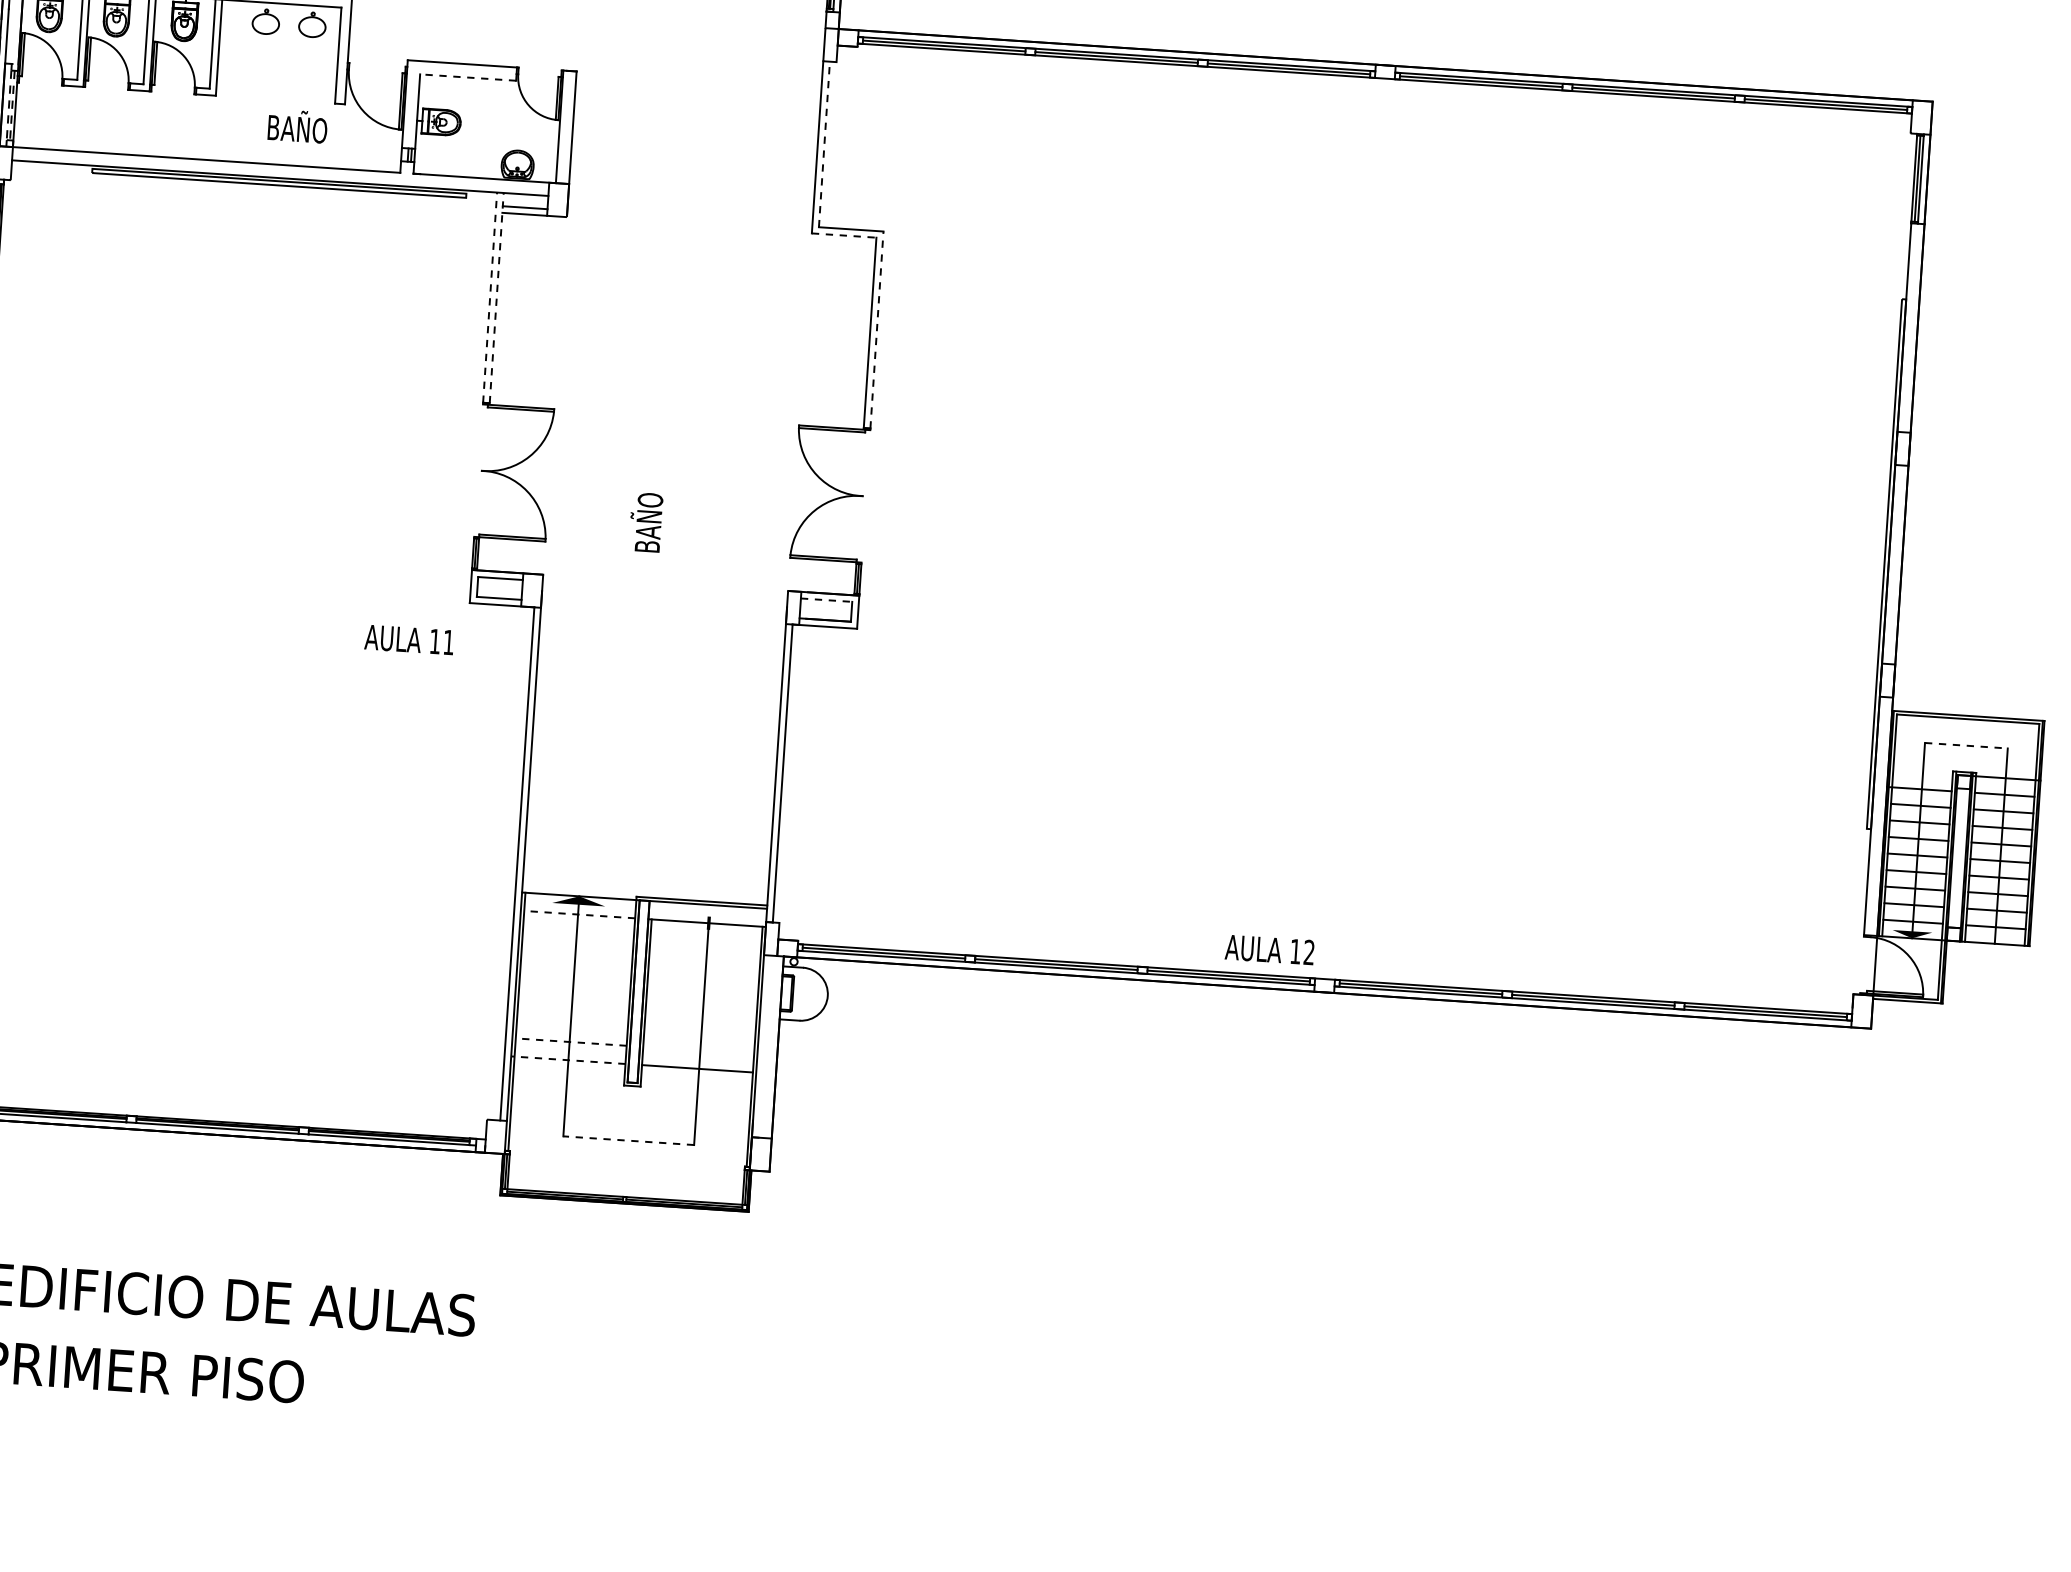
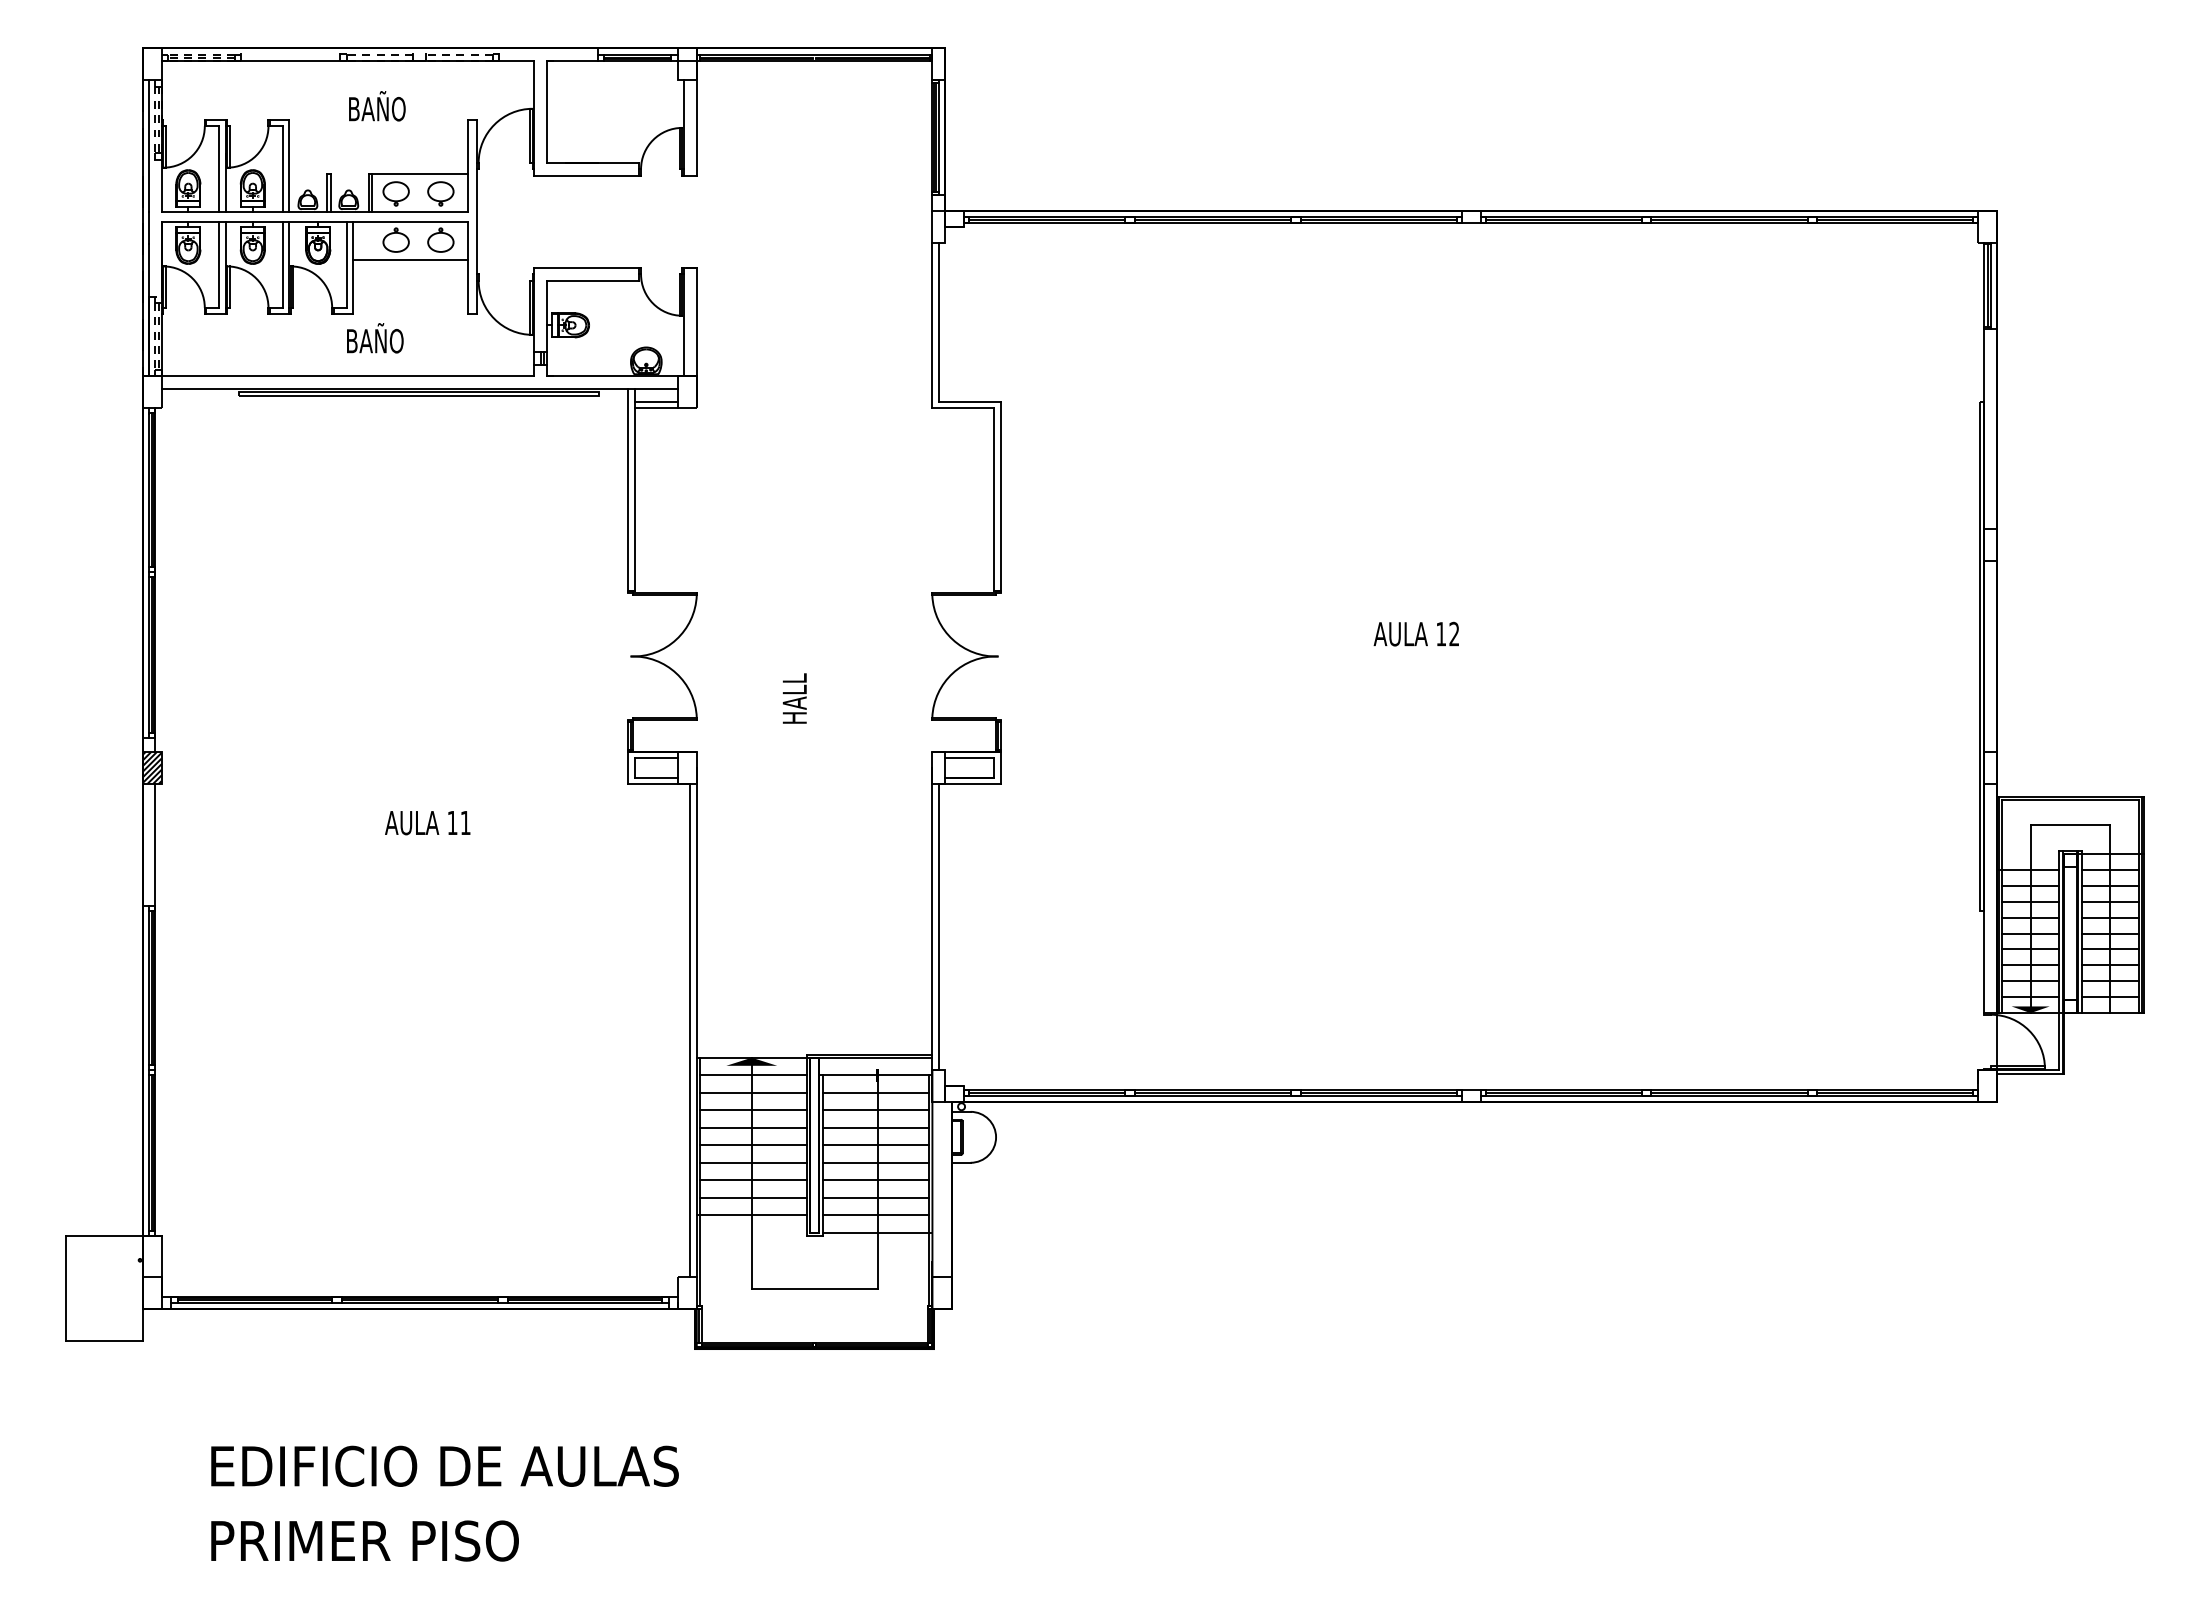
line: (278, 43) -> (409, 260), added
line: (467, 77) -> (592, 280), dashed -> solid
text: (298, 126) -> (375, 338), moved
line: (824, 144) -> (938, 322), dashed -> solid
line: (844, 235) -> (963, 408), dashed -> solid
line: (490, 297) -> (628, 489), dashed -> solid
line: (496, 297) -> (634, 489), dashed -> solid
line: (876, 330) -> (1000, 496), dashed -> solid
text: (645, 521) -> (791, 694), BAÑO -> HALL
line: (826, 600) -> (969, 758), dashed -> solid
text: (409, 640) -> (427, 823), moved
line: (1966, 745) -> (2070, 825), dashed -> solid
line: (578, 914) -> (752, 1075), dashed -> solid
line: (578, 932) -> (753, 1092), added
line: (705, 941) -> (875, 1092), added
text: (1268, 949) -> (1415, 633), moved
line: (577, 951) -> (753, 1110), added
line: (704, 959) -> (875, 1110), added
line: (576, 969) -> (753, 1127), added
line: (703, 977) -> (875, 1127), added
line: (575, 987) -> (753, 1145), added
line: (701, 996) -> (875, 1145), added
line: (573, 1005) -> (753, 1162), added
line: (700, 1013) -> (875, 1162), added
line: (572, 1024) -> (753, 1180), added
line: (699, 1032) -> (875, 1180), added
line: (570, 1041) -> (752, 1197), dashed -> solid
line: (698, 1050) -> (875, 1197), added
line: (568, 1060) -> (751, 1215), dashed -> solid
line: (697, 1086) -> (877, 1232), added
line: (628, 1140) -> (814, 1288), dashed -> solid

